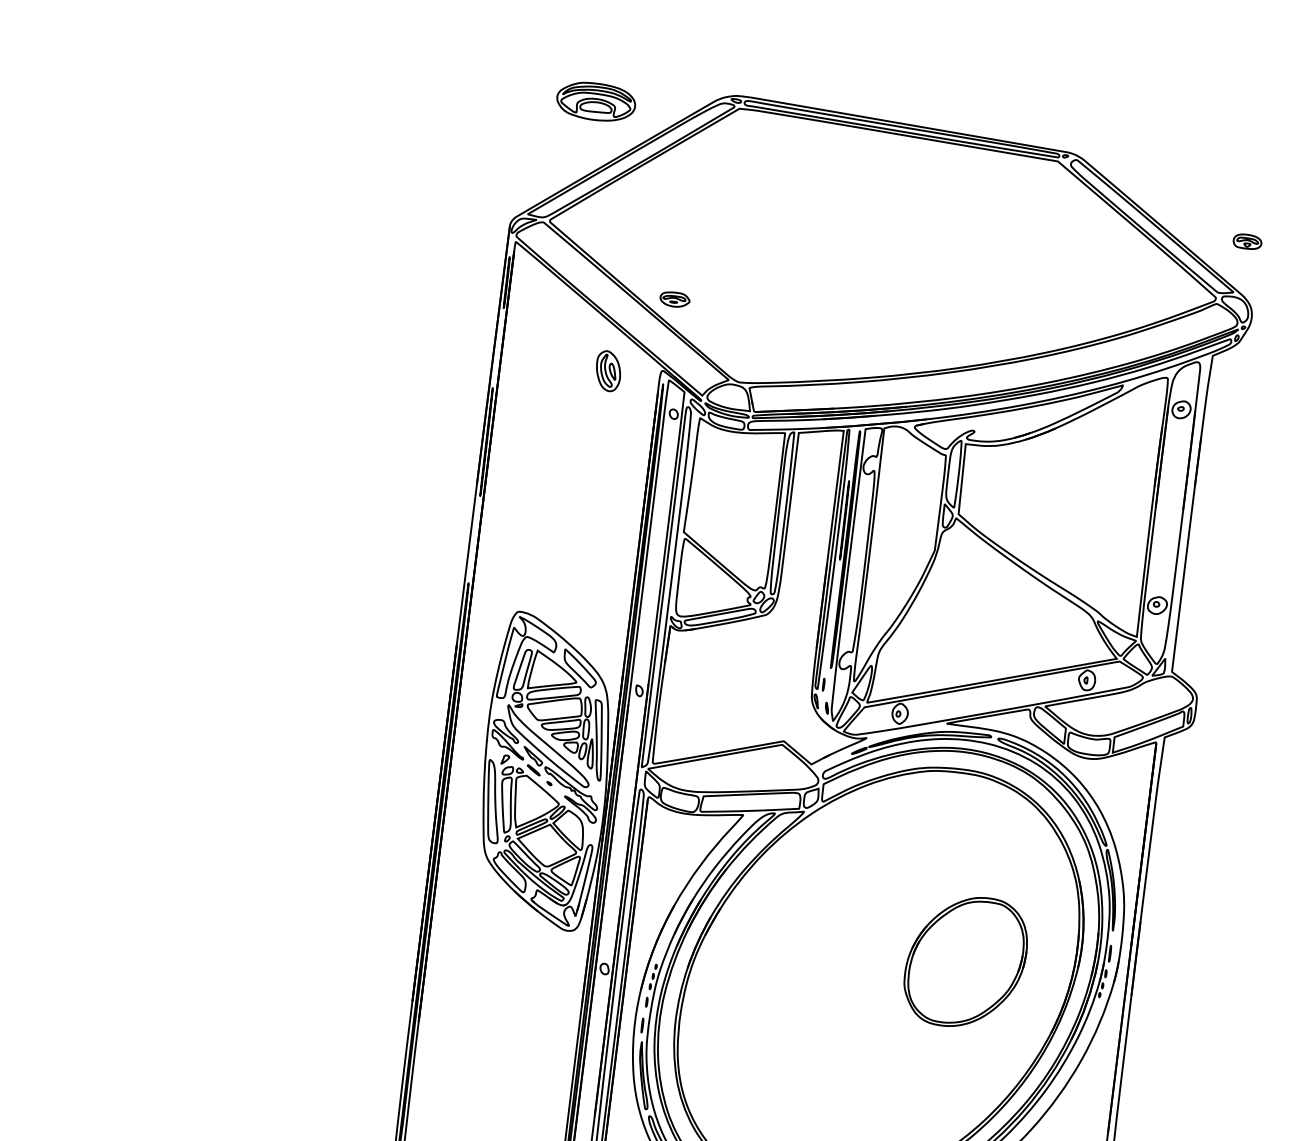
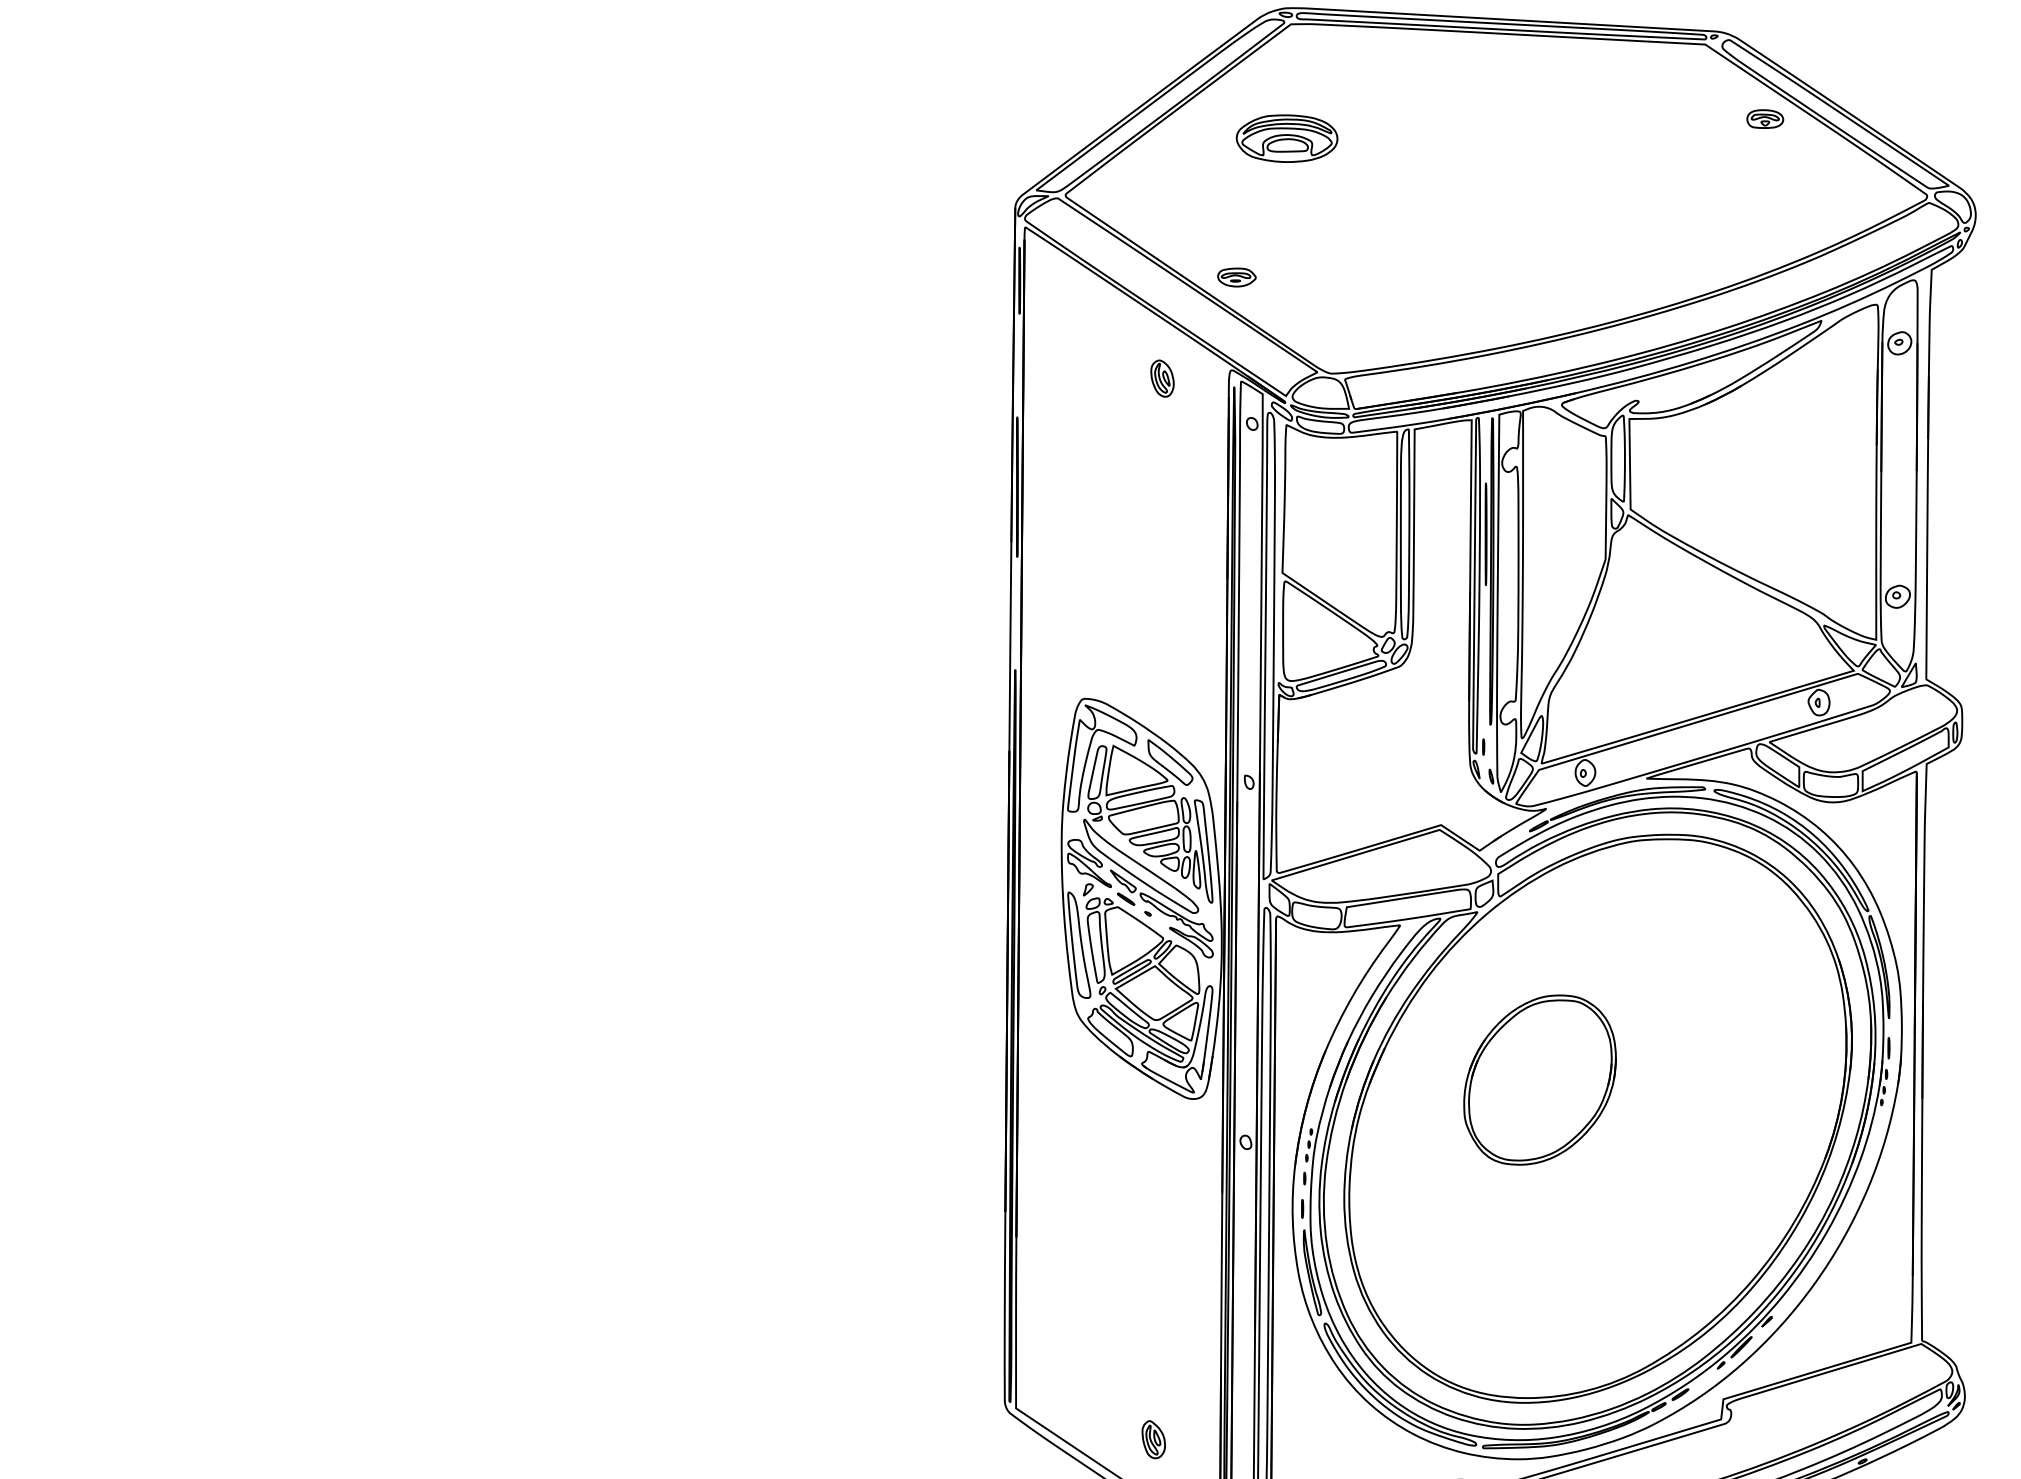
part: (595, 101) -> (1286, 138), moved
part: (1247, 241) -> (1765, 118), moved
part: (608, 371) -> (1162, 378), size x0.71
part: (965, 961) -> (1539, 1079), moved

